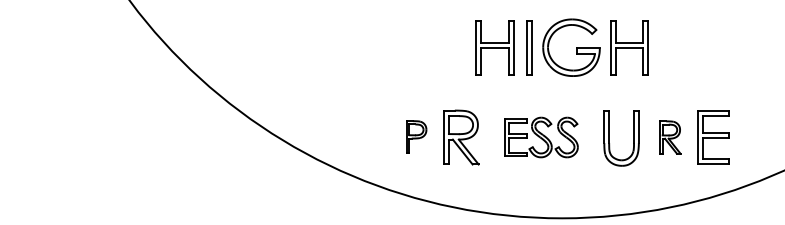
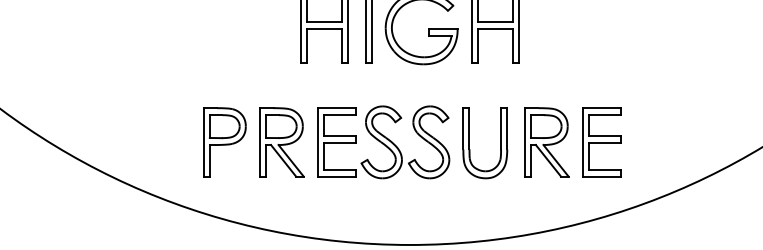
part: (416, 136) -> (224, 141), size x1.67
part: (541, 137) -> (383, 142), size x1.43
part: (670, 137) -> (547, 142), size x1.67

